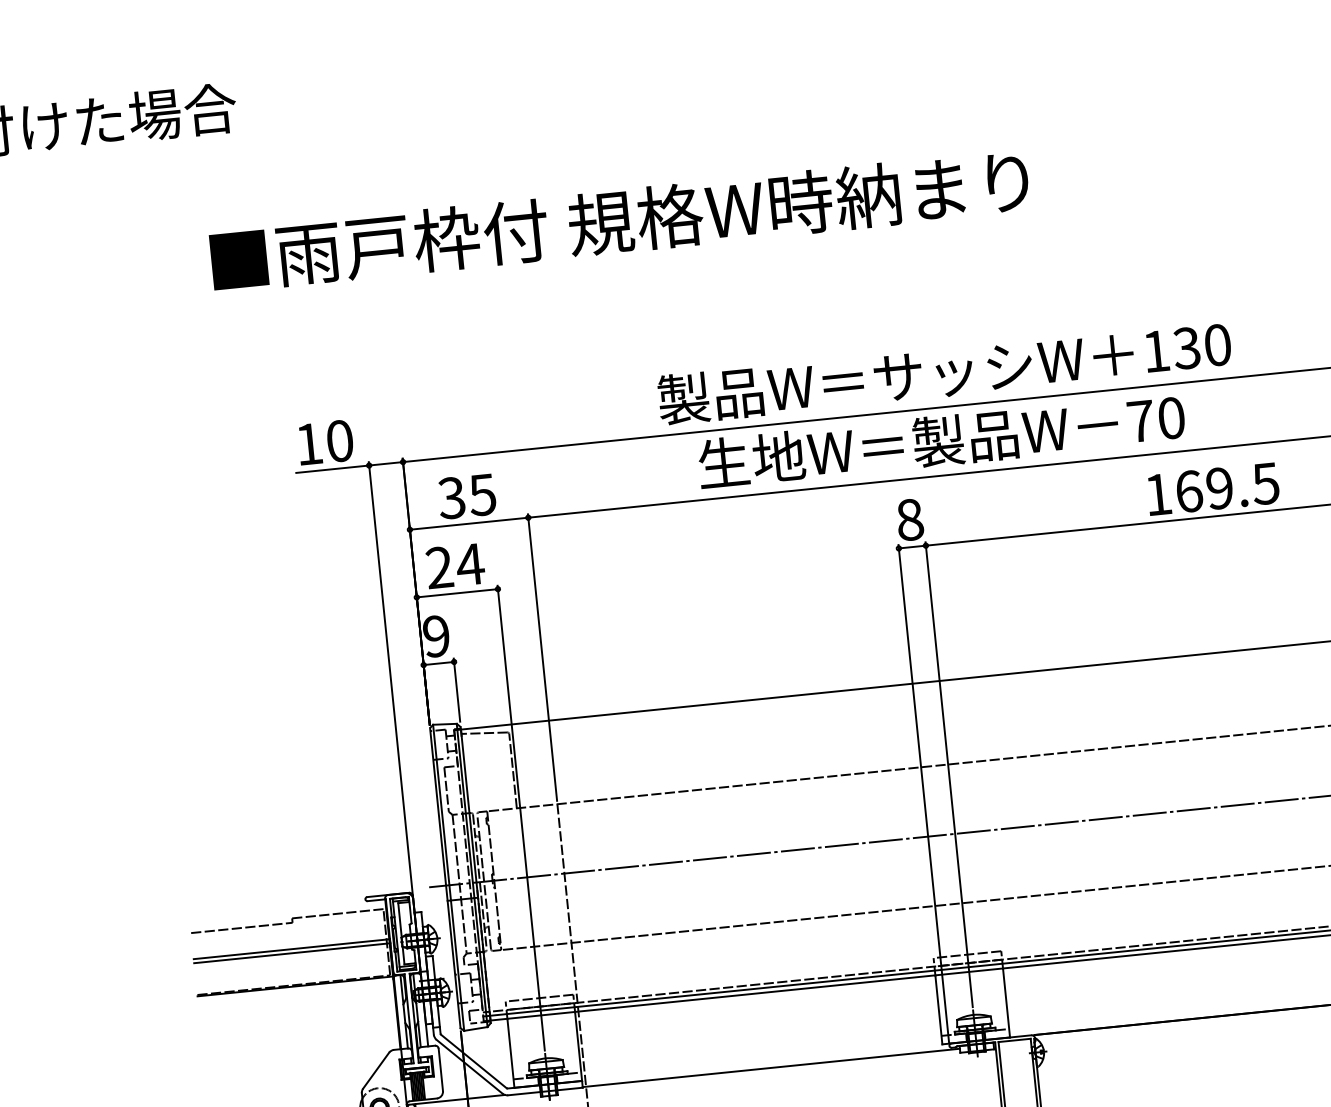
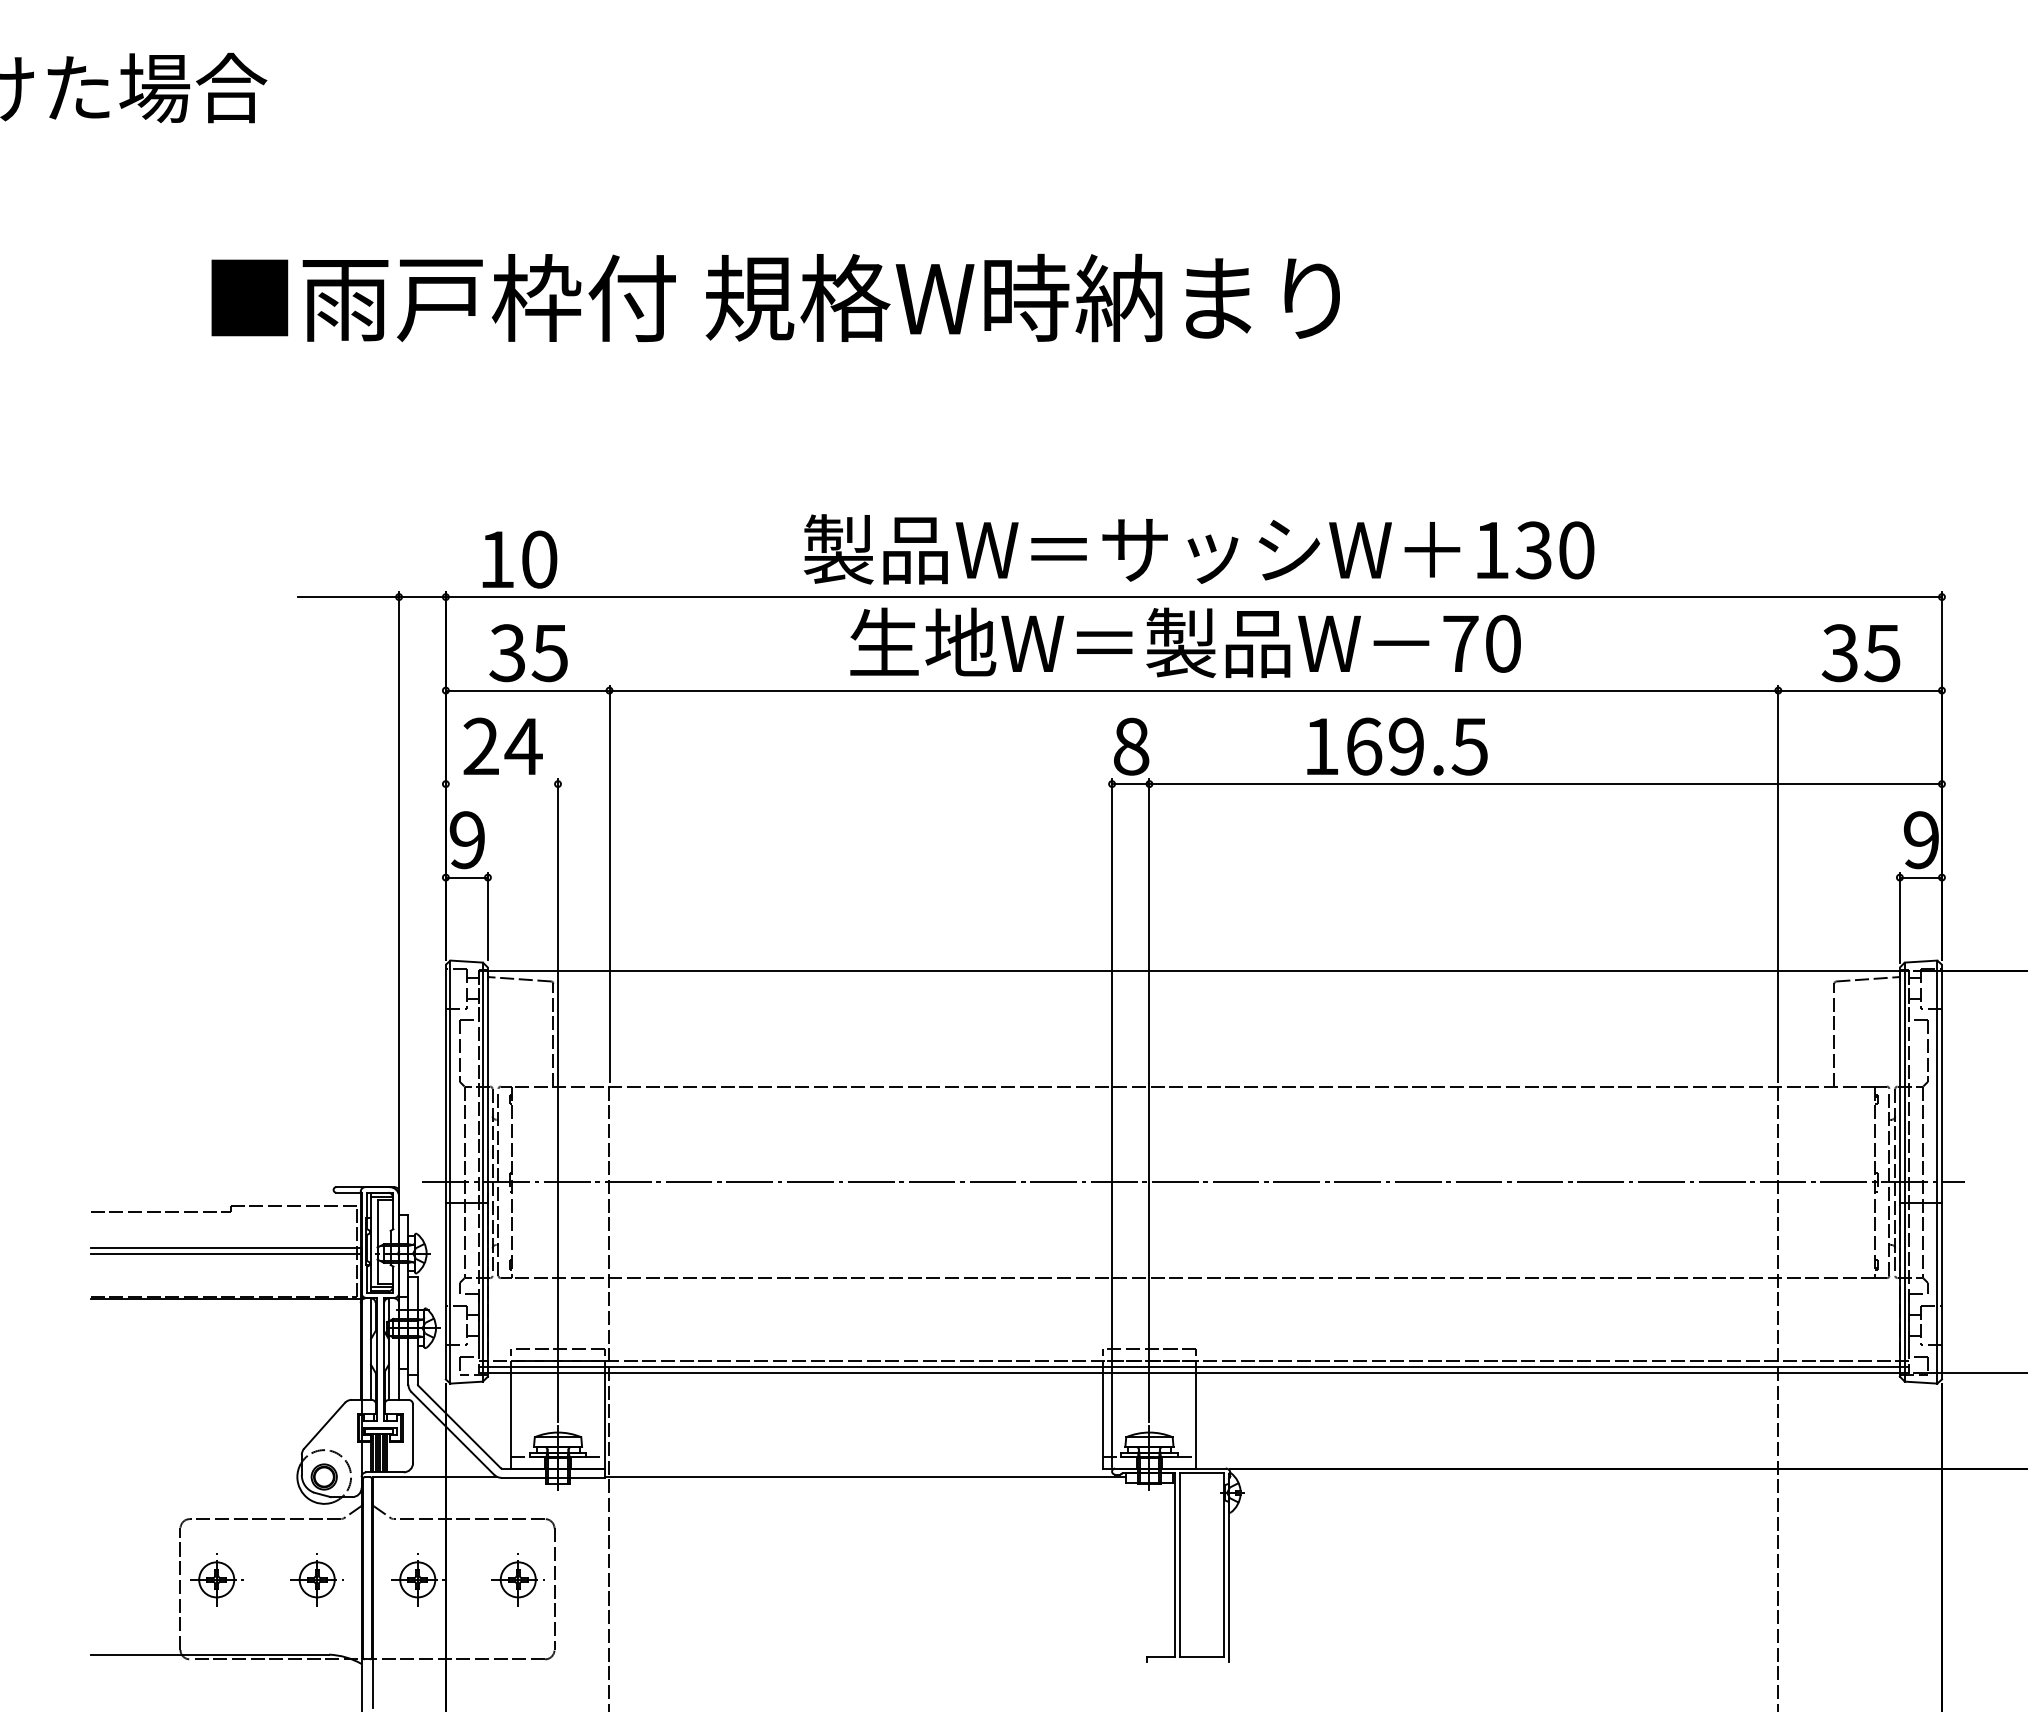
text: (325, 442) -> (519, 559), moved
text: (1213, 489) -> (1397, 746), moved
line: (457, 593) -> (501, 784), removed

